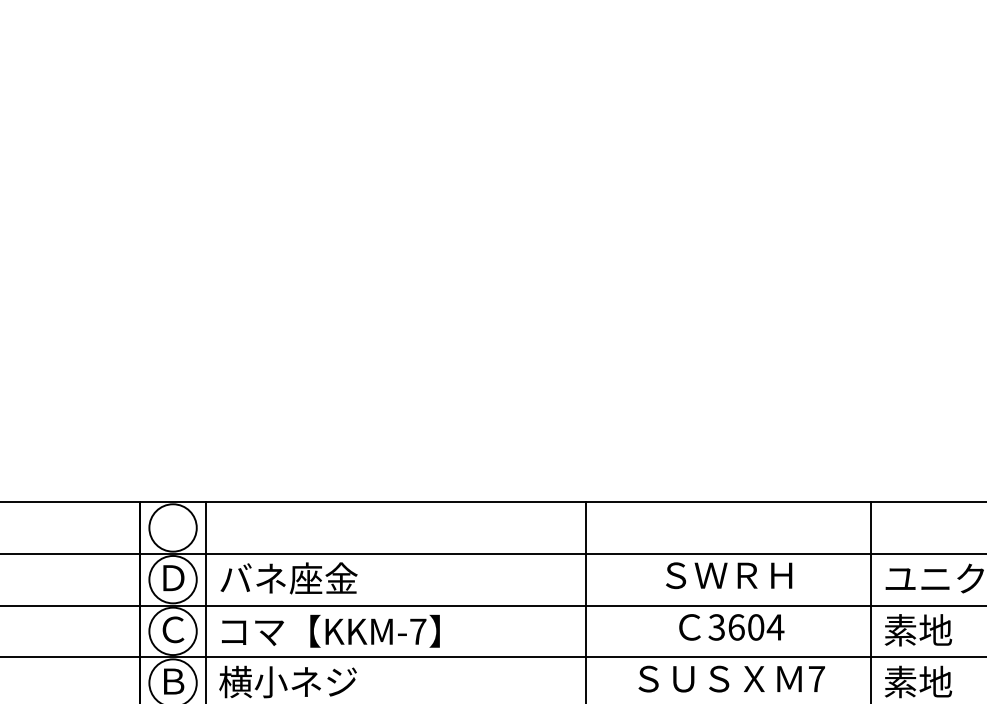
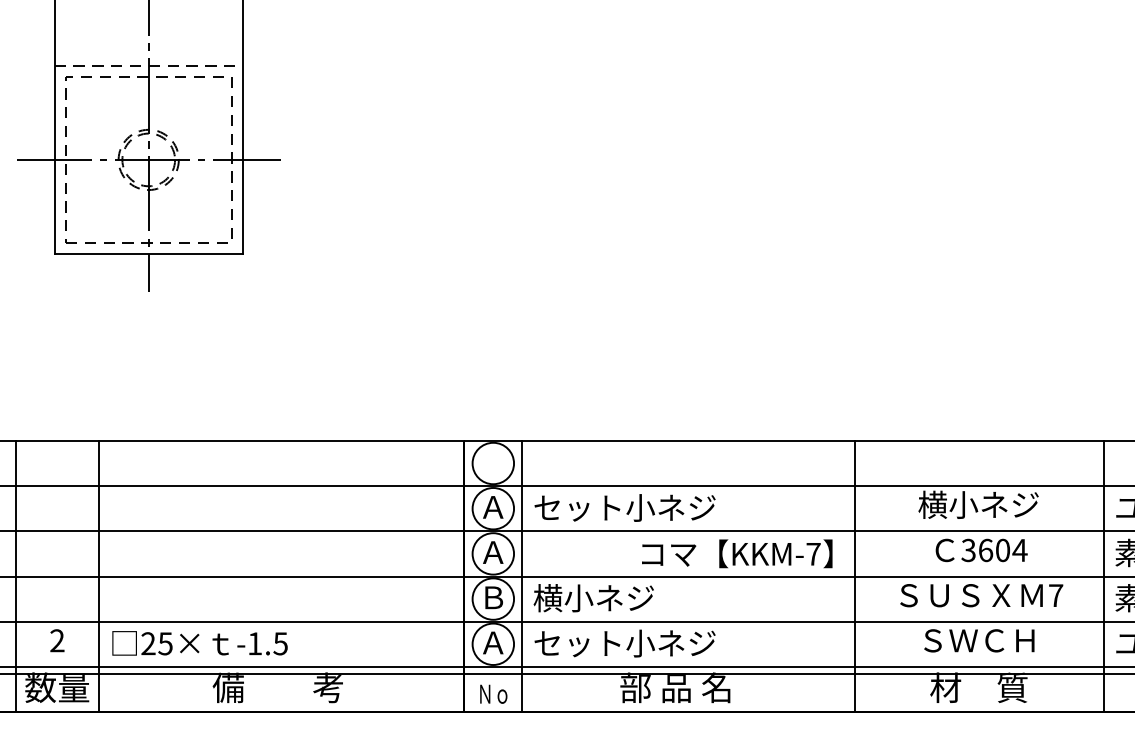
text: (728, 574) -> (978, 504), ＳＷＲＨ -> 横小ネジ
text: (173, 578) -> (493, 507), Ｄ -> Ａ
text: (323, 578) -> (624, 507), バネ座金 -> セット小ネジ
text: (173, 629) -> (493, 552), Ｃ -> Ａ
text: (331, 630) -> (737, 553), moved

